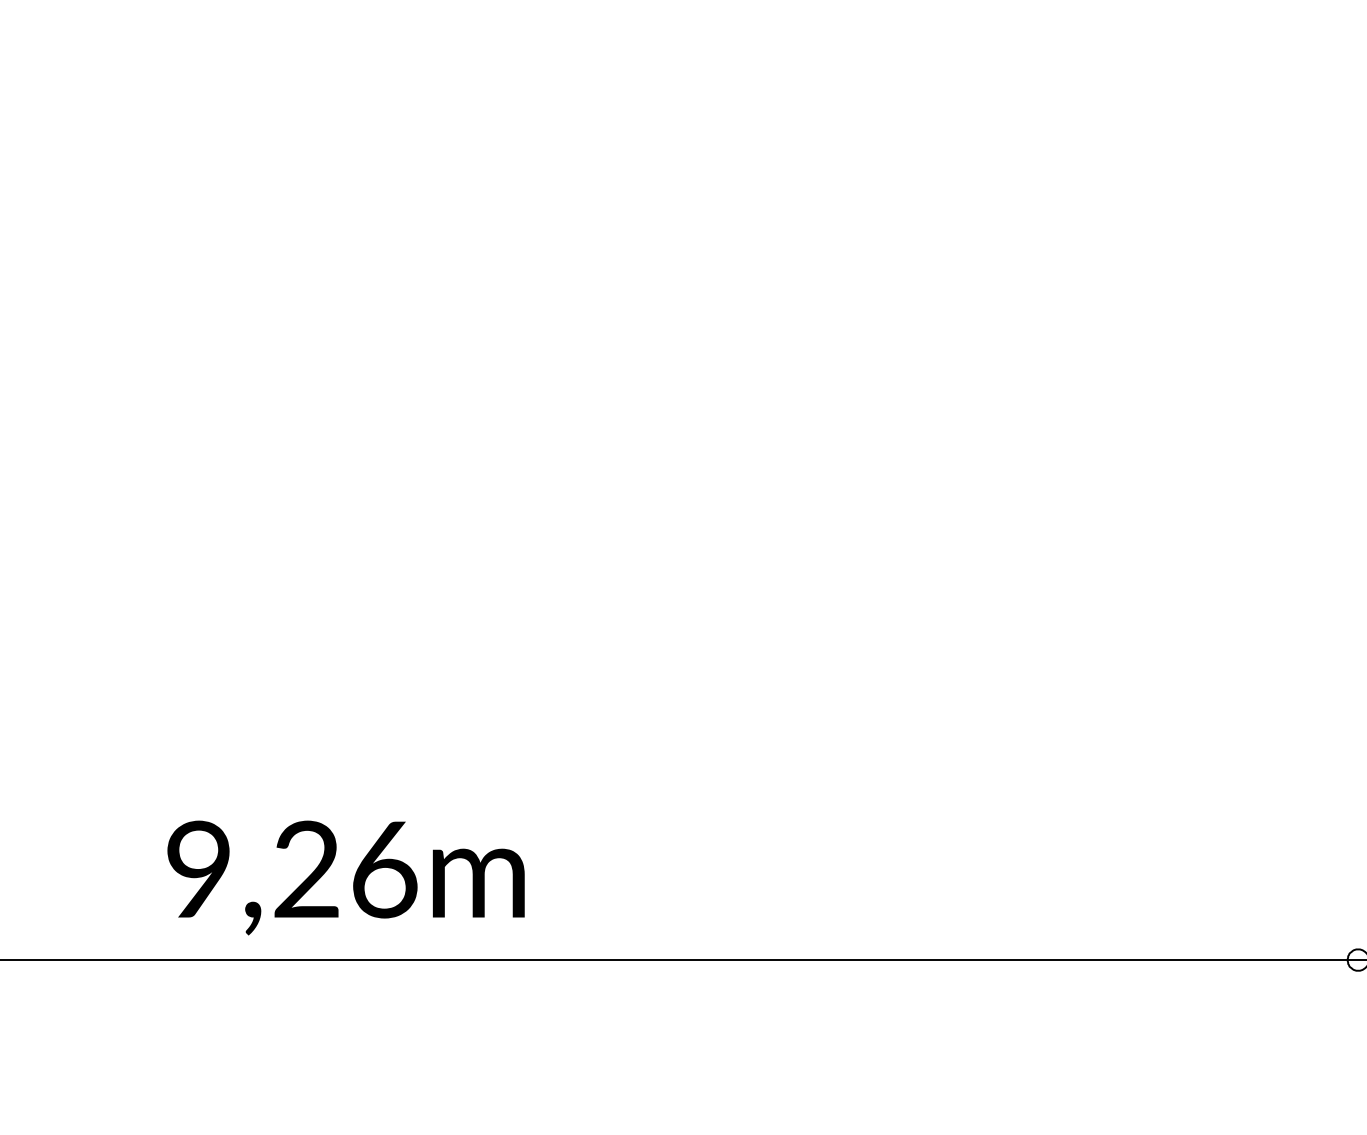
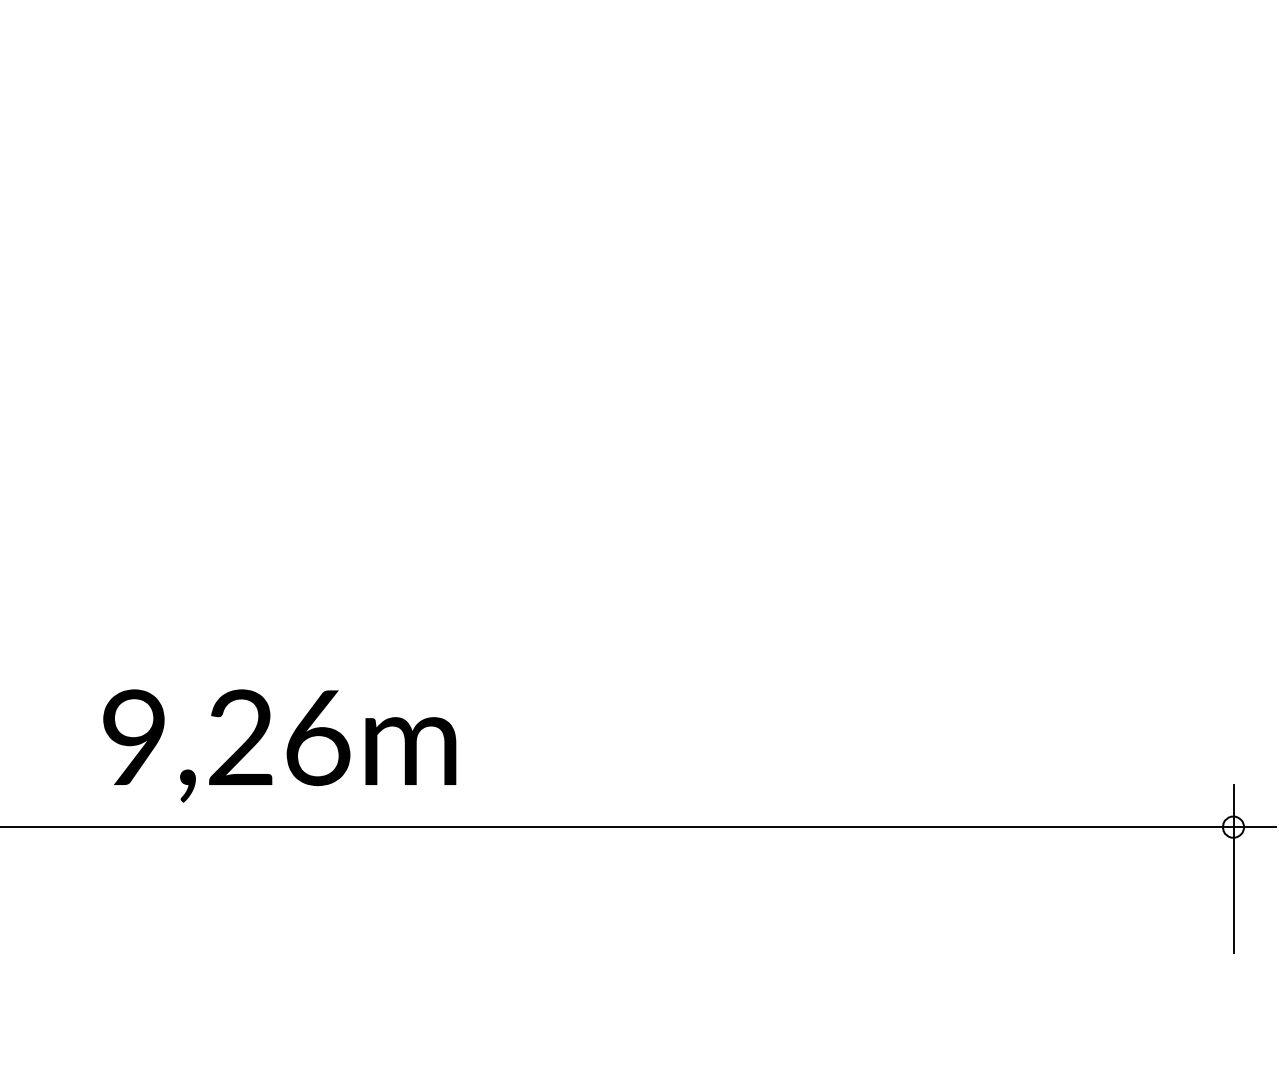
text: (345, 877) -> (279, 745), moved
line: (1358, 1002) -> (1233, 869), added

